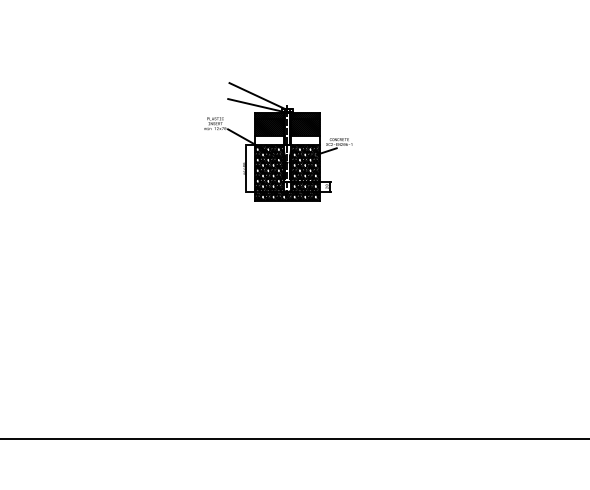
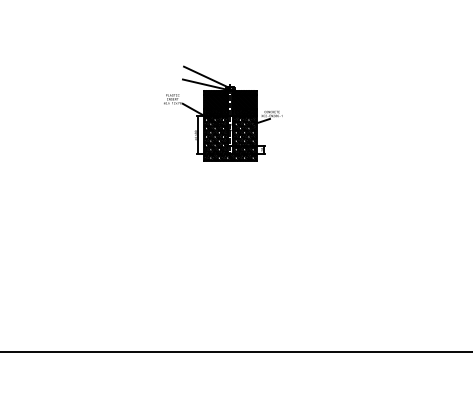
hatch: (268, 140) -> (215, 112), added
hatch: (304, 140) -> (244, 112), added

